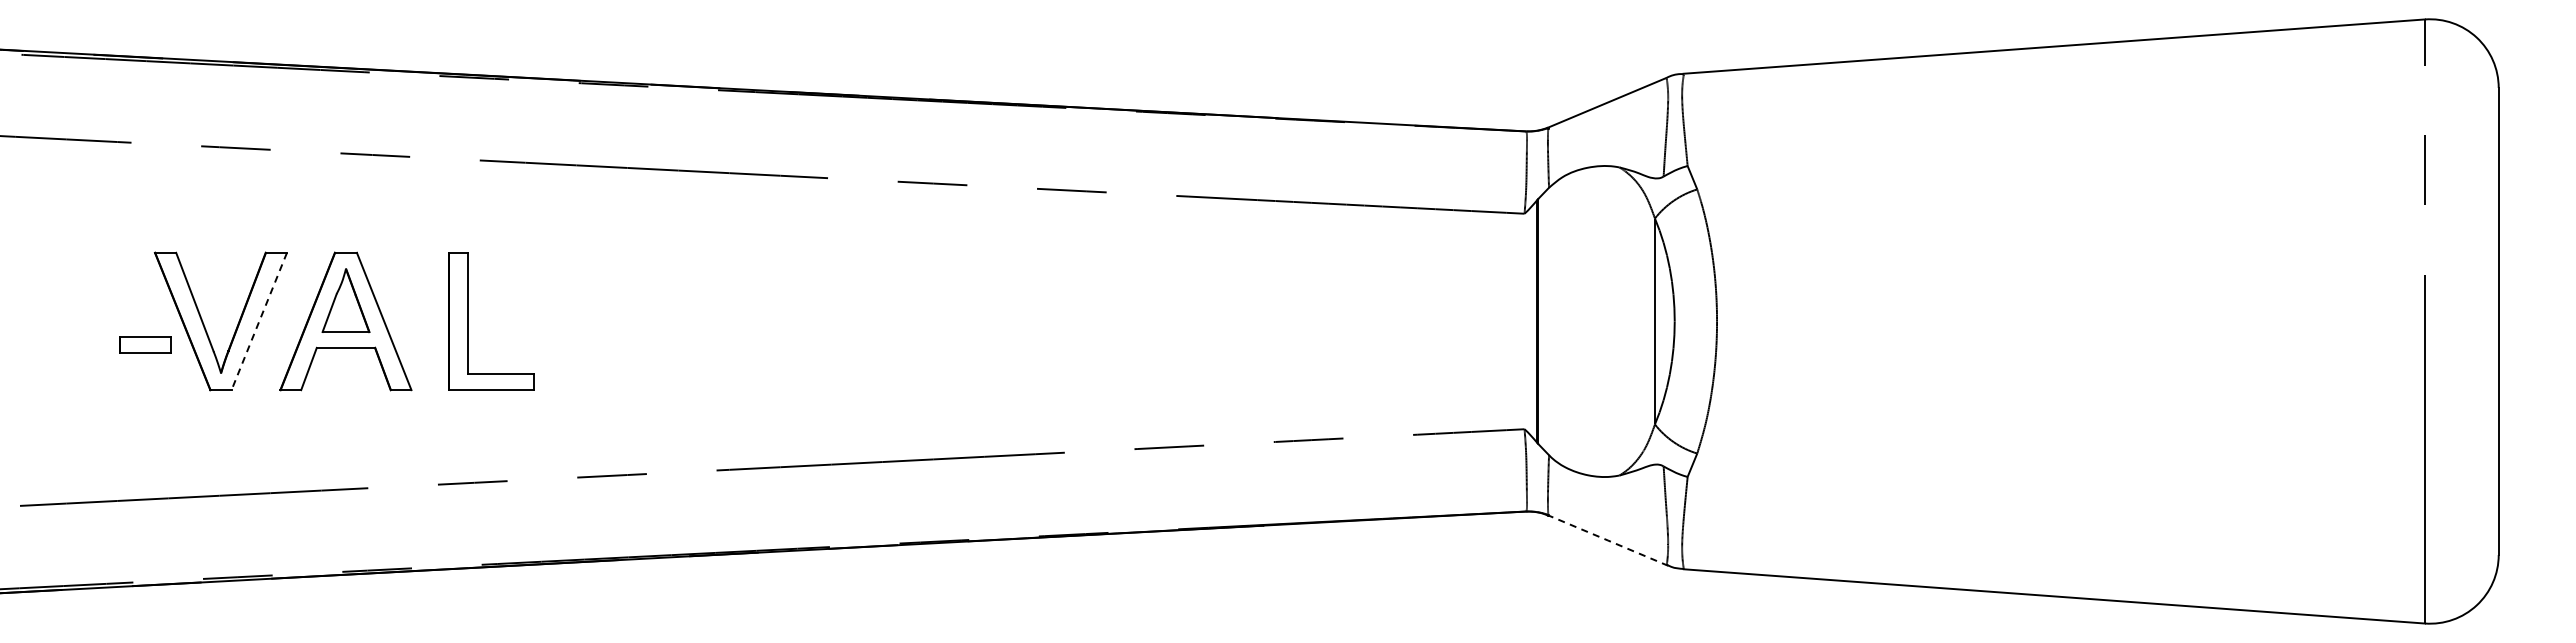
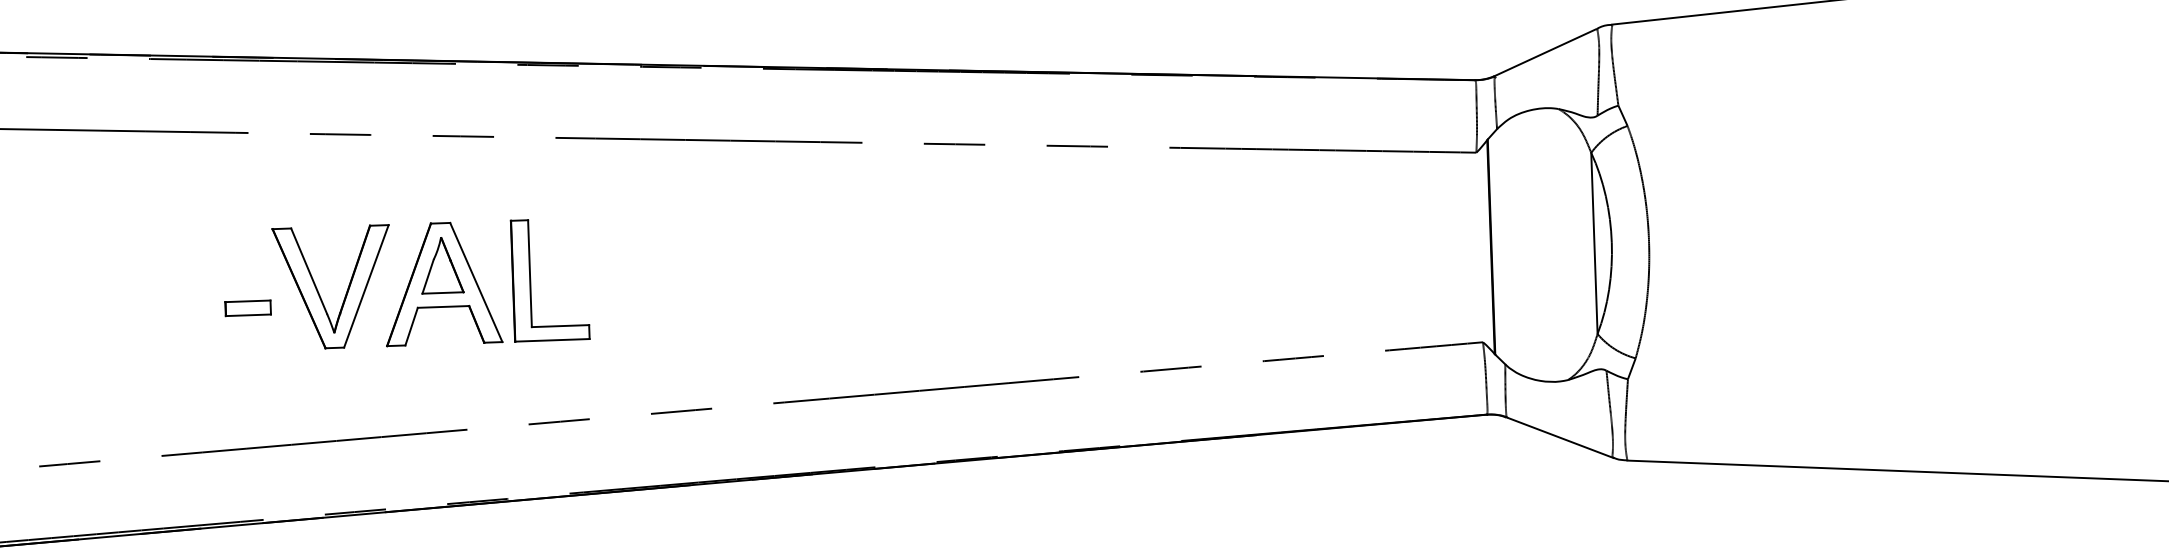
line: (259, 321) -> (366, 286), dashed -> solid
part: (468, 321) -> (530, 280), moved
part: (145, 344) -> (248, 308), moved
line: (1608, 540) -> (1560, 437), dashed -> solid

